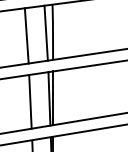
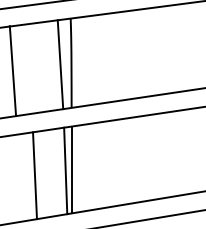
line: (26, 35) -> (12, 70), moved

